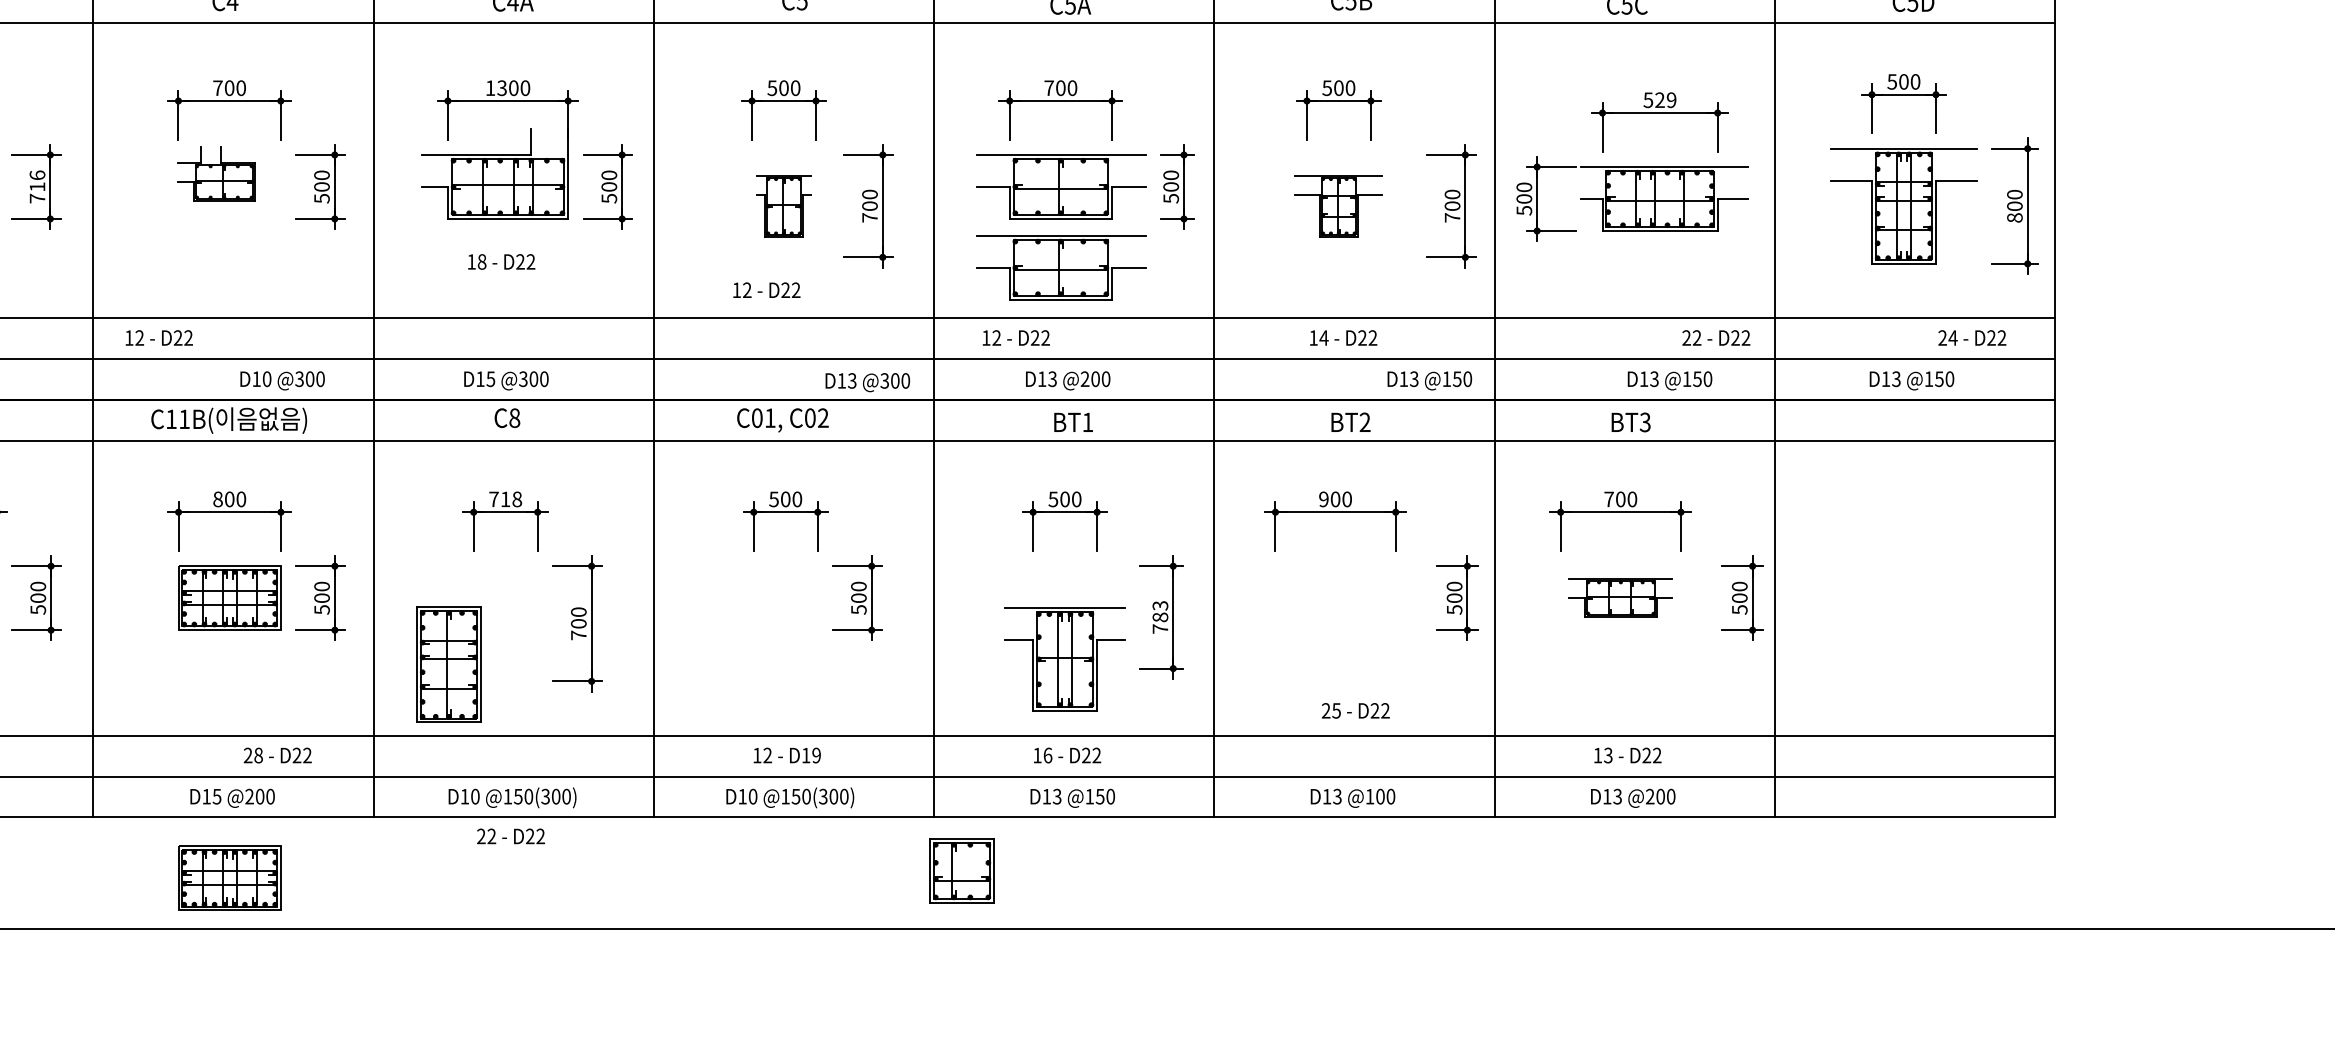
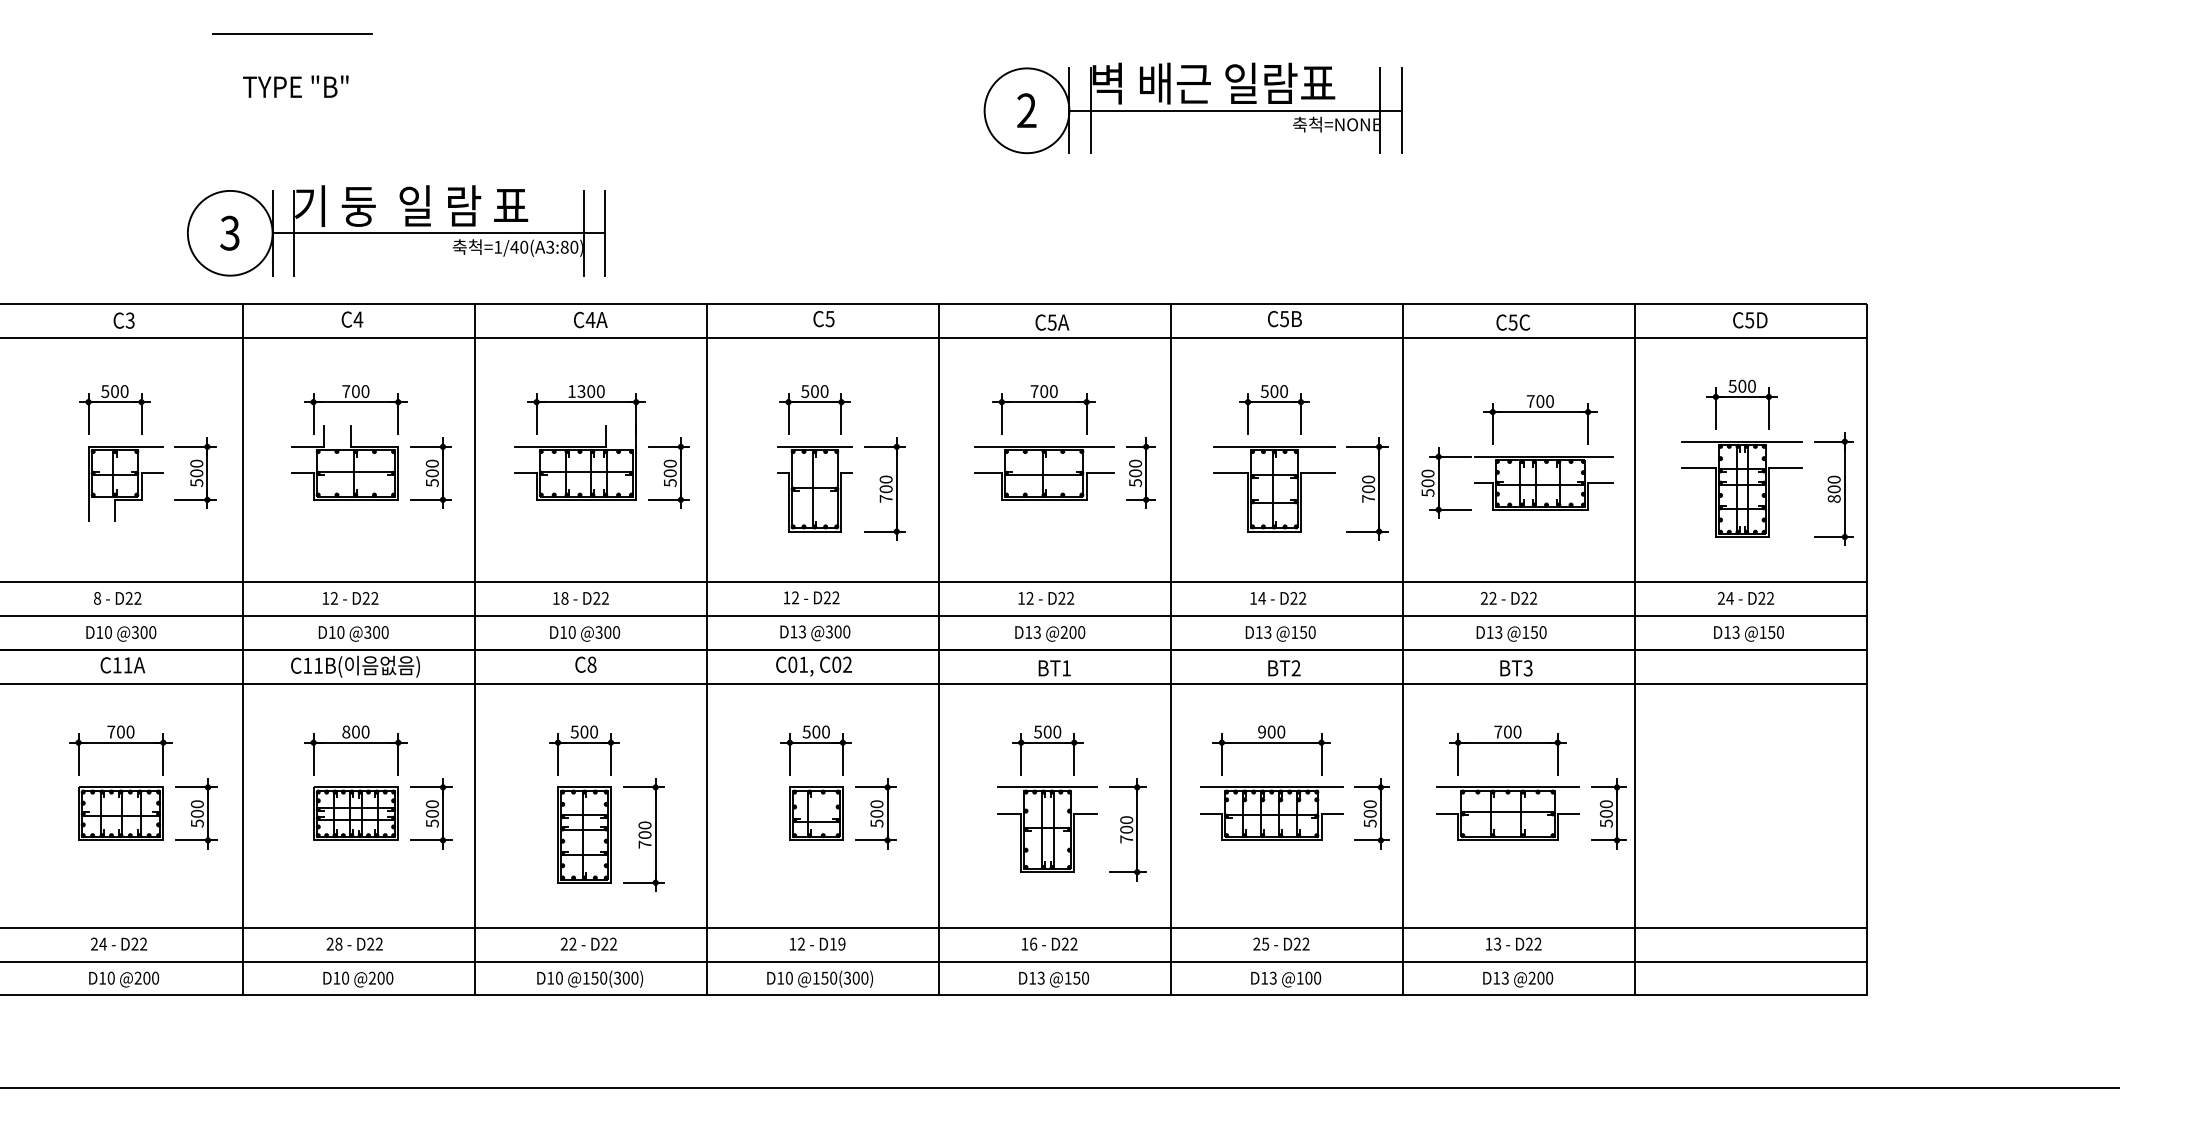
text: (1658, 100) -> (1539, 401), 529 -> 700
part: (215, 173) -> (344, 462), size x1.67
text: (37, 187) -> (196, 473), 716 -> 500
part: (783, 206) -> (814, 489), size x1.67
part: (1338, 206) -> (1274, 489), size x1.67
text: (500, 262) -> (580, 598), moved
part: (1061, 268) -> (1044, 540), removed
text: (766, 289) -> (811, 597), moved
text: (159, 338) -> (350, 598), moved
text: (1016, 338) -> (1046, 598), moved
text: (1715, 338) -> (1508, 598), moved
text: (1972, 338) -> (1746, 598), moved
text: (490, 379) -> (571, 632), D15 -> D10
text: (282, 380) -> (353, 633), moved
text: (1429, 380) -> (1280, 633), moved
text: (1669, 380) -> (1511, 633), moved
text: (867, 382) -> (815, 633), moved
text: (505, 498) -> (584, 731), 718 -> 500
part: (1335, 597) -> (1271, 813), added
part: (1620, 597) -> (1507, 813), size x1.67
text: (1160, 611) -> (1126, 824), 783 -> 700
part: (1064, 659) -> (1047, 829), moved
part: (448, 664) -> (584, 834), moved
text: (1355, 710) -> (1281, 943), moved
text: (277, 754) -> (354, 943), moved
text: (217, 795) -> (345, 977), D15 -> D10
text: (510, 835) -> (588, 943), moved
part: (962, 870) -> (816, 813), moved
part: (229, 877) -> (355, 1045), removed

